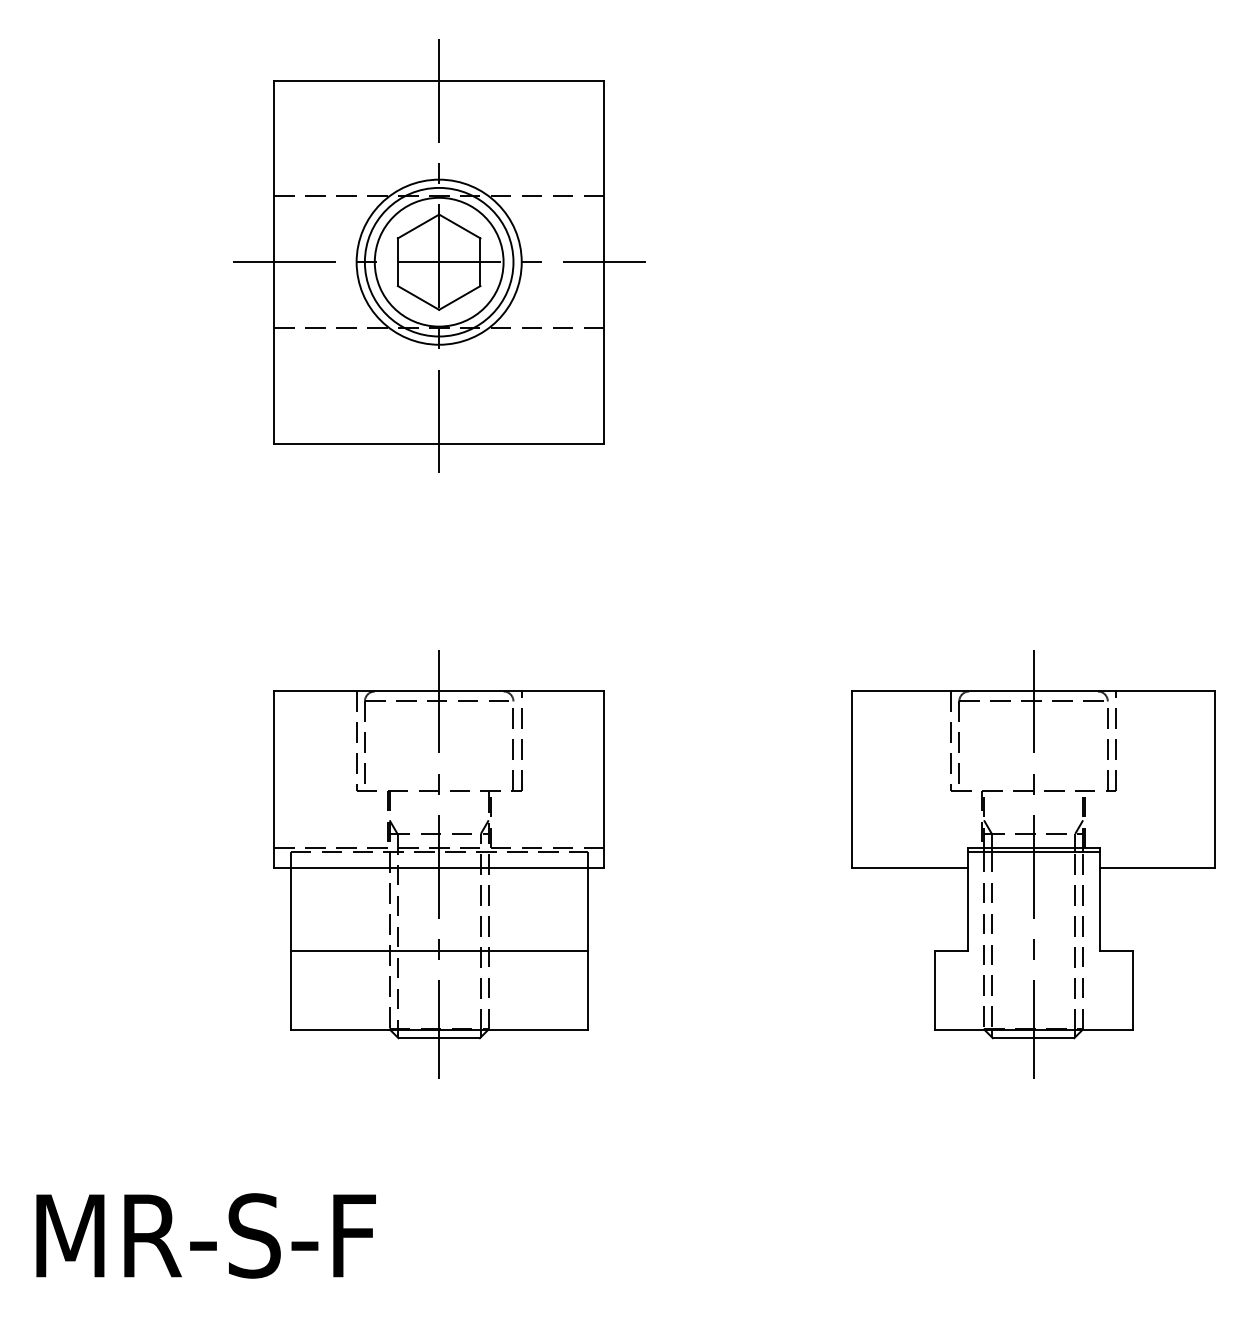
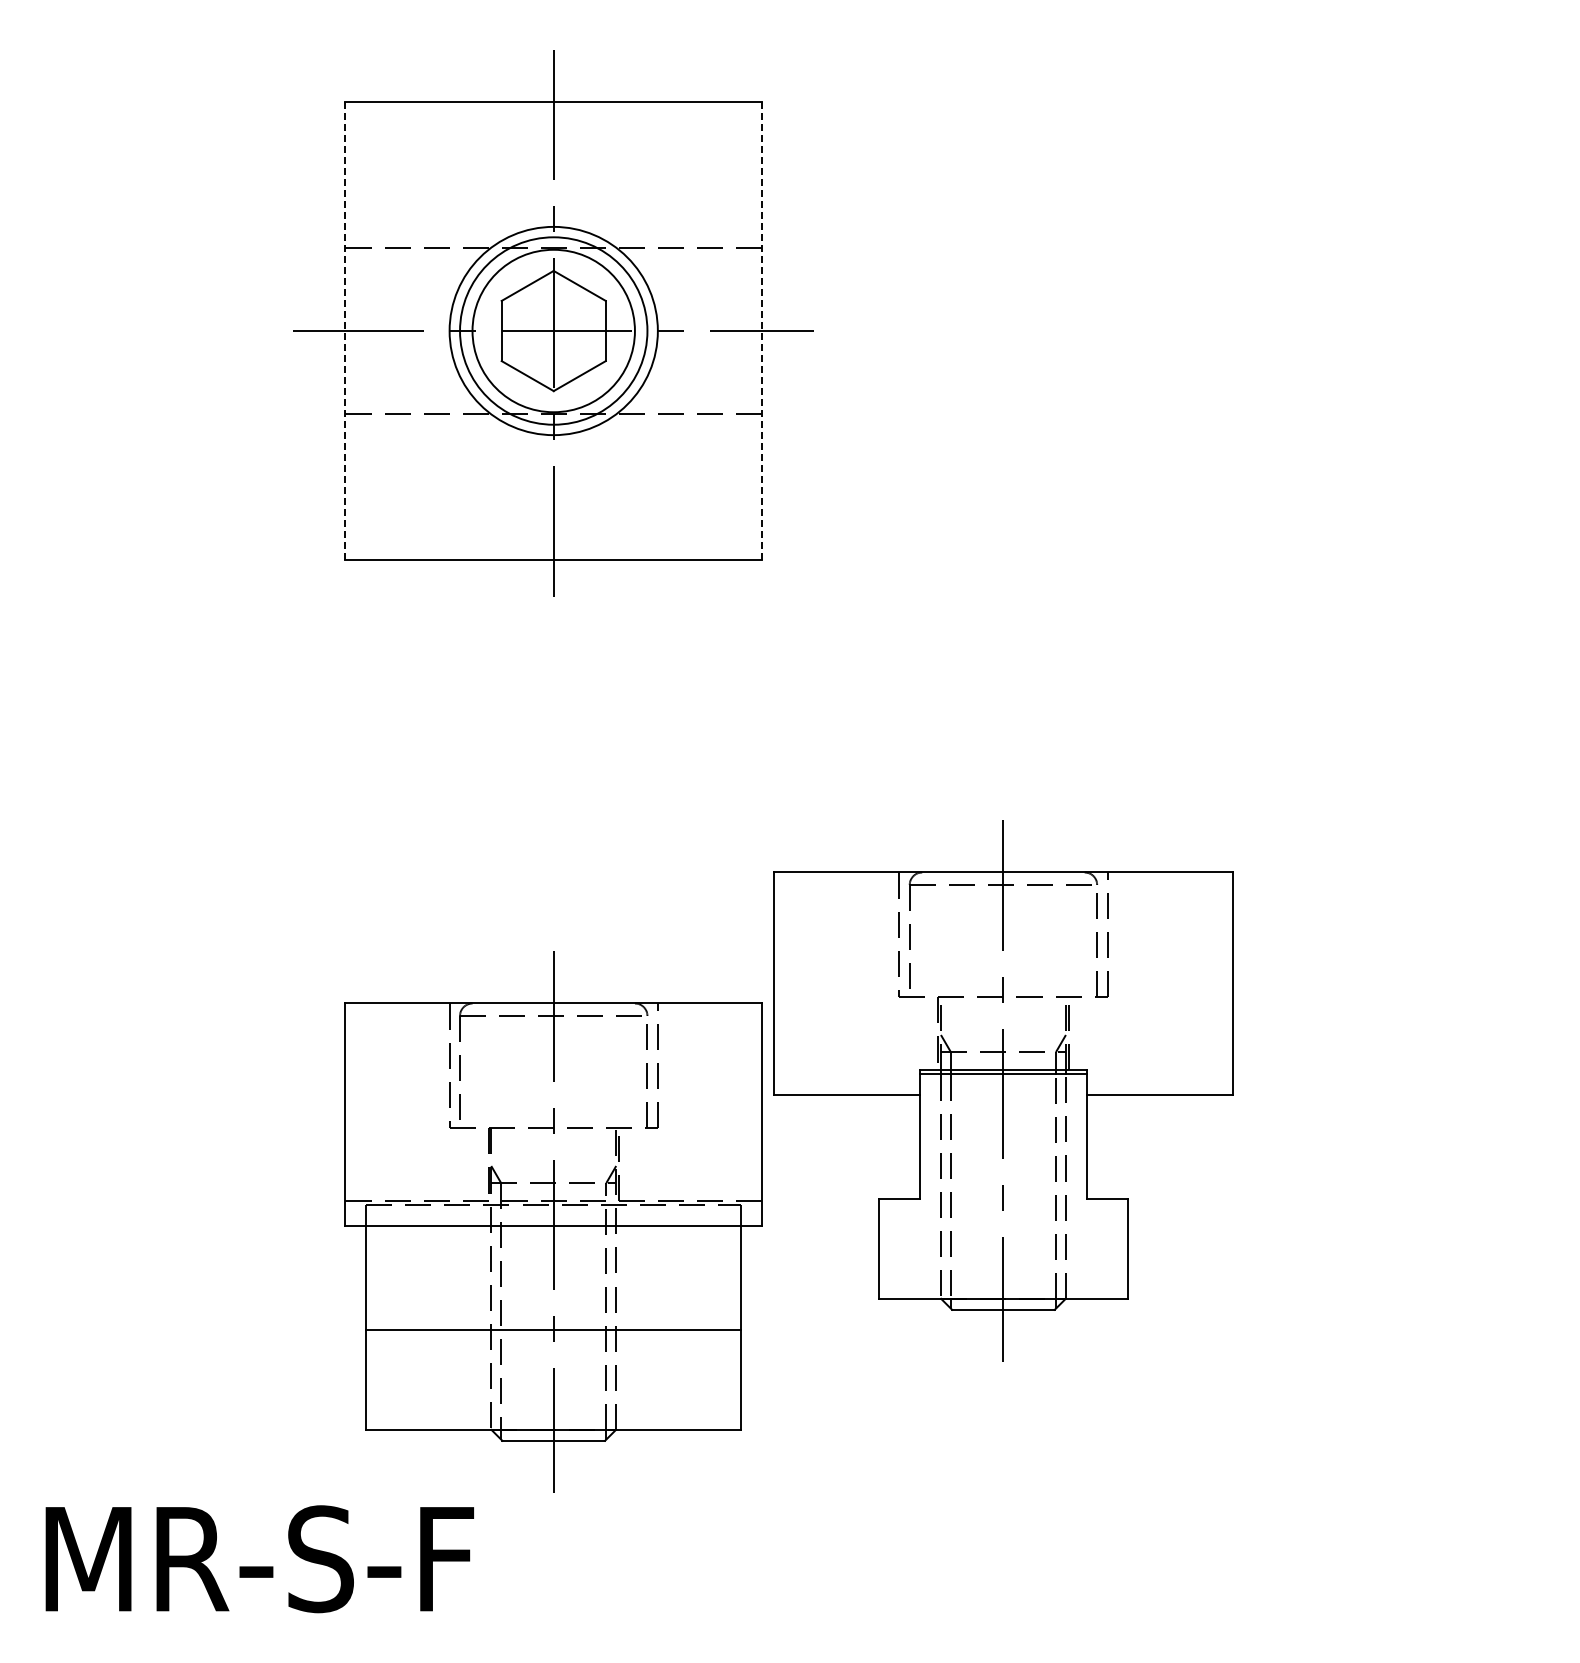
line: (604, 261) -> (762, 330), solid -> dashed
line: (274, 262) -> (345, 331), solid -> dashed
part: (439, 864) -> (553, 1221), moved
part: (1033, 864) -> (1003, 1090), moved

